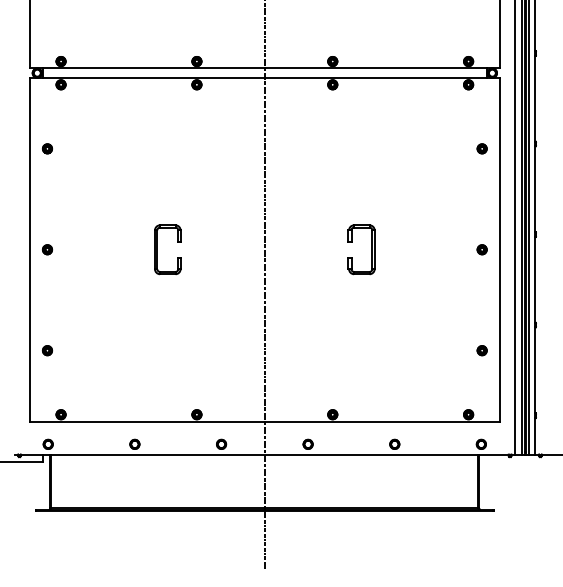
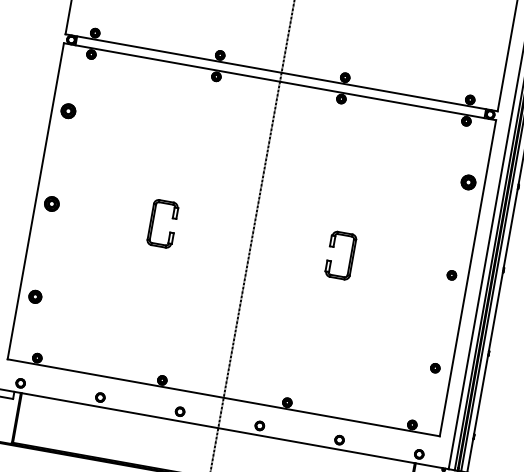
part: (47, 148) -> (68, 110), size x1.6
part: (481, 148) -> (467, 182), size x1.6
part: (47, 249) -> (51, 203), size x1.6
part: (47, 350) -> (35, 296), size x1.4

